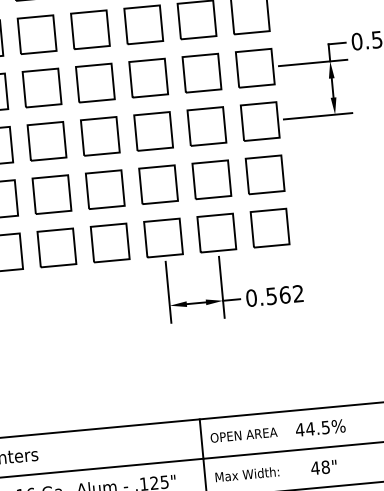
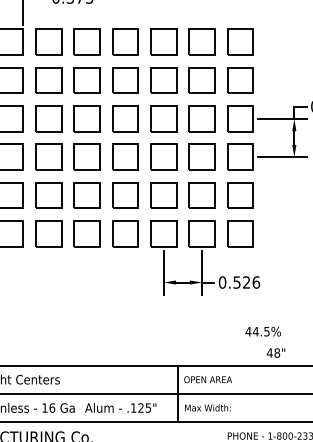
text: (291, 294) -> (251, 282), 0.562 -> 0.526
text: (319, 427) -> (262, 331), moved
text: (323, 466) -> (275, 352), moved

